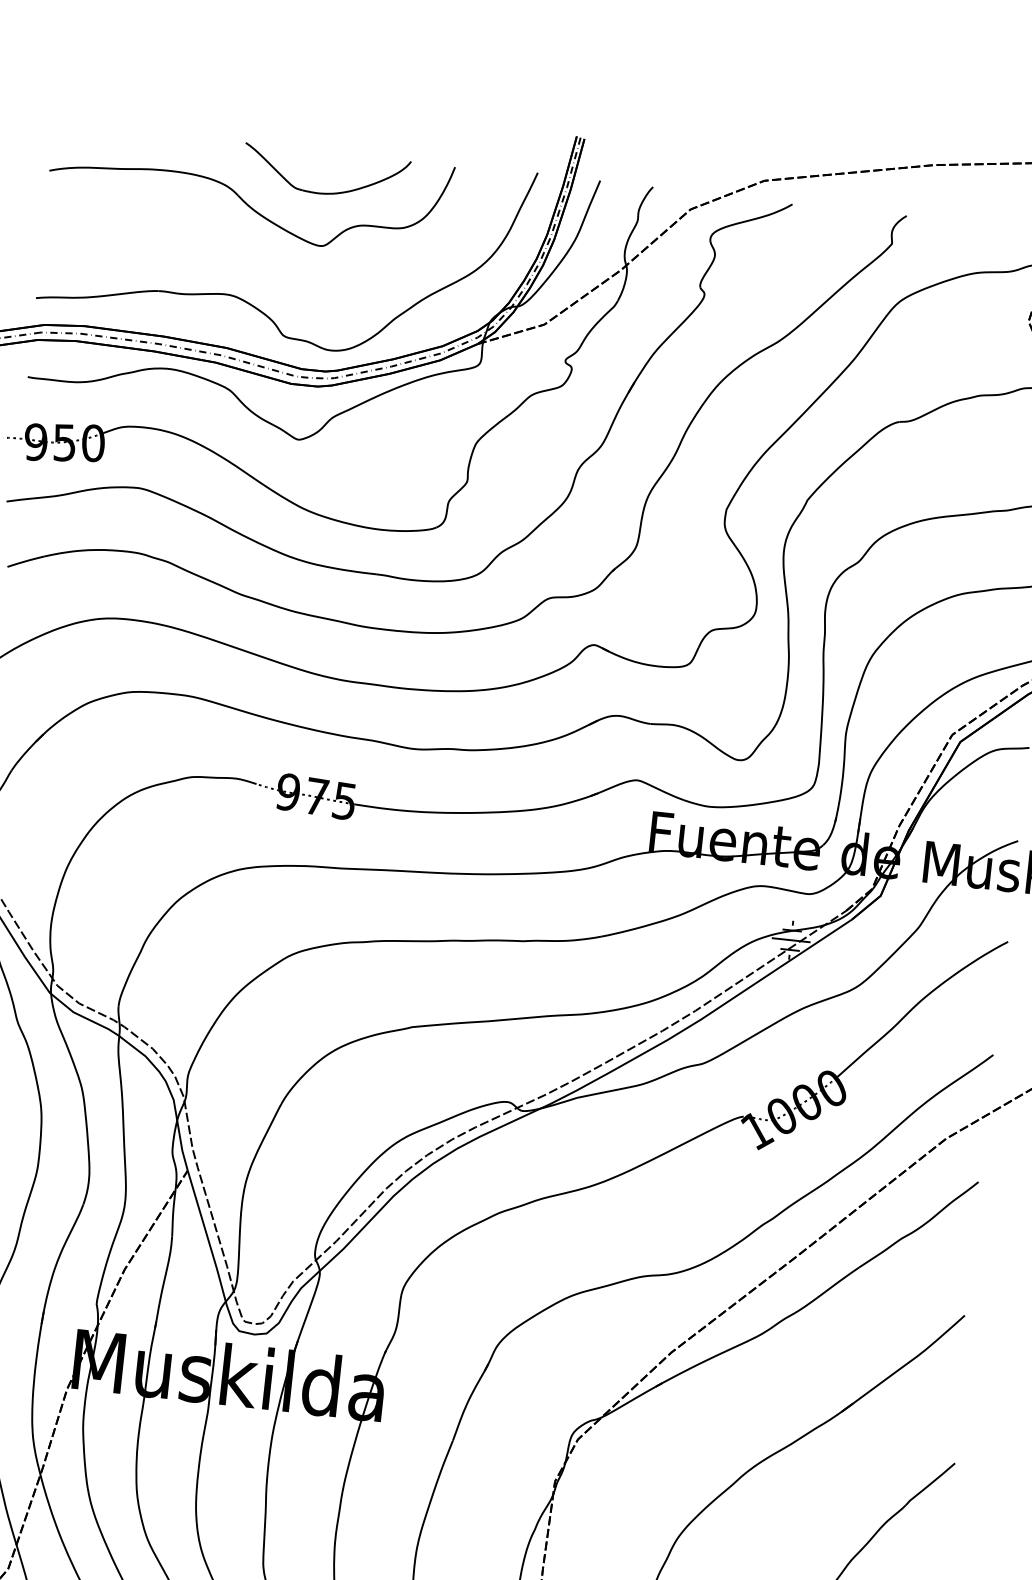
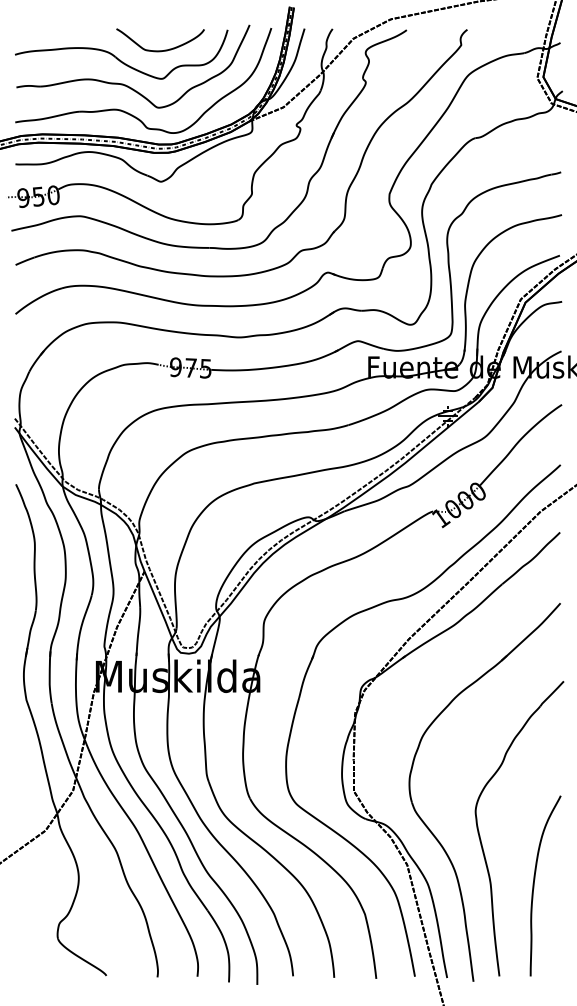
part: (251, 249) -> (125, 84), added

